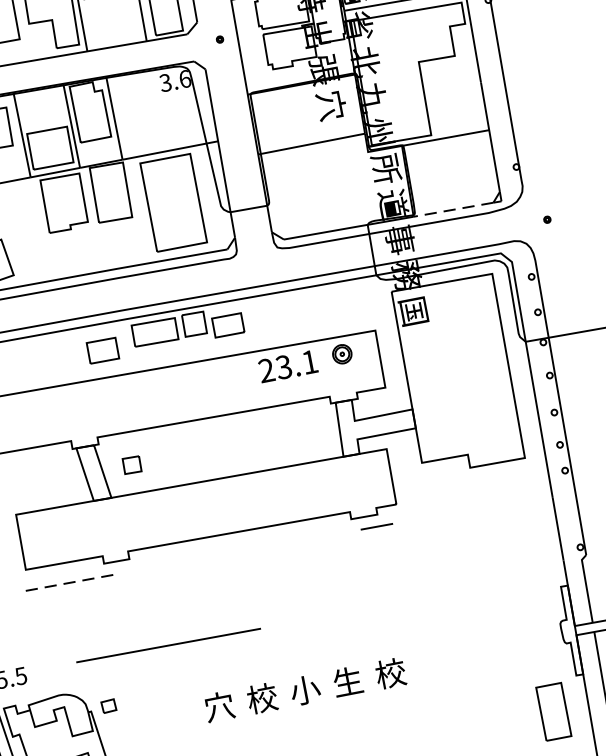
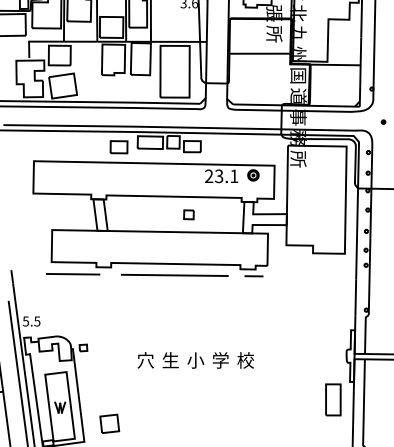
text: (331, 104) -> (274, 33), 穴 -> 所
text: (386, 168) -> (298, 75), 所 -> 国
line: (453, 210) -> (331, 106), dashed -> solid
text: (413, 310) -> (298, 158), 国 -> 所
part: (131, 464) -> (188, 214), moved
line: (65, 584) -> (72, 274), dashed -> solid
line: (167, 644) -> (174, 274), moved
text: (347, 682) -> (220, 360), 生 -> 学
text: (261, 698) -> (170, 360), 校 -> 生

